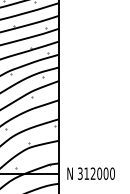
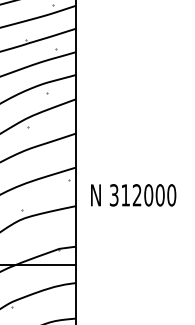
text: (90, 173) -> (132, 194), moved

